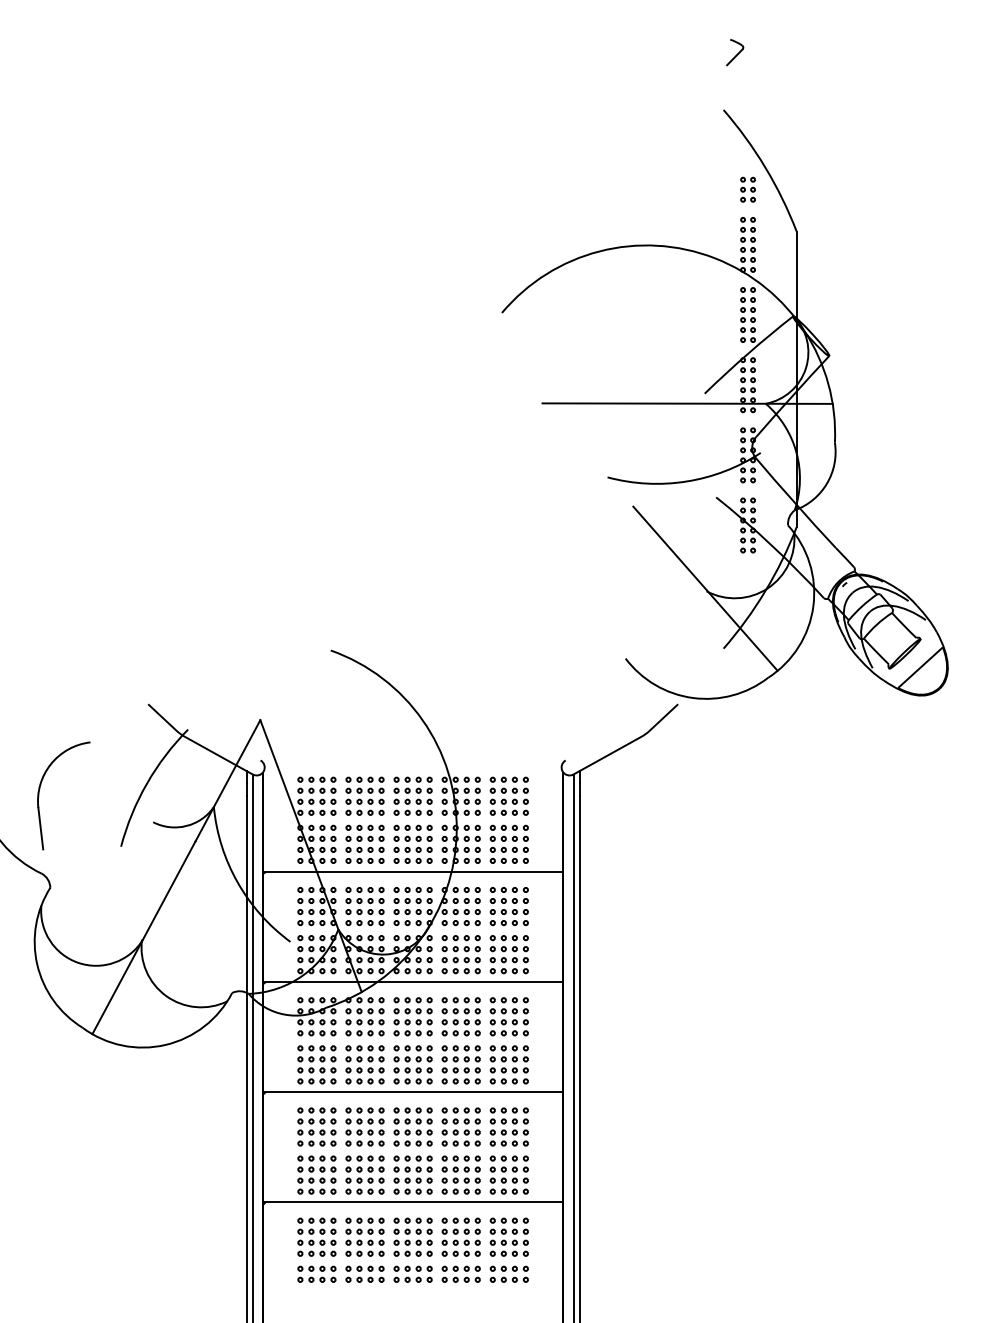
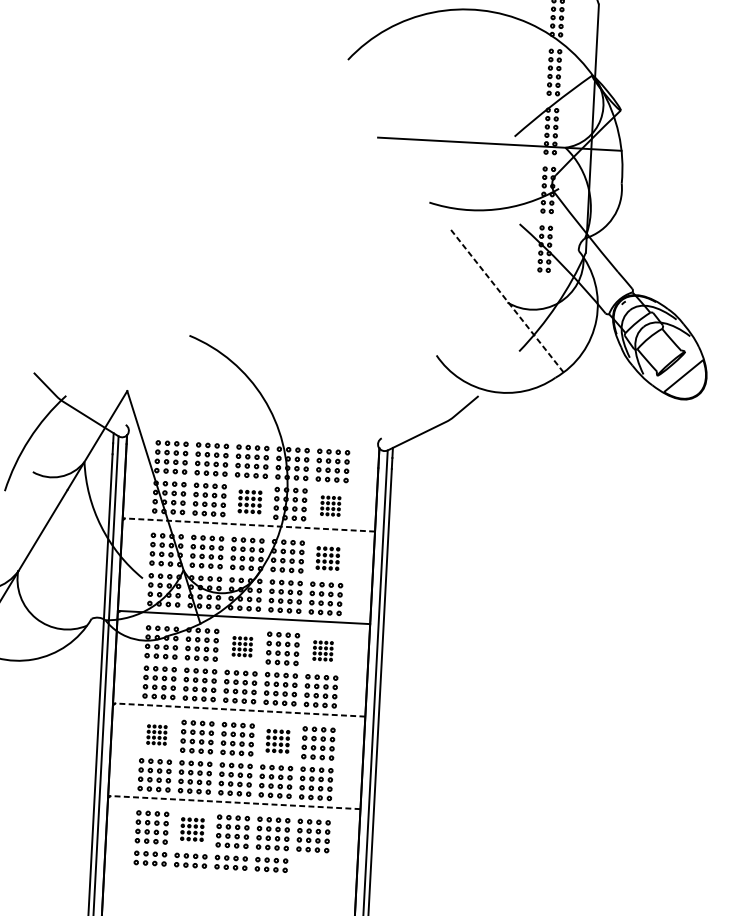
line: (705, 588) -> (506, 300), solid -> dashed
part: (412, 843) -> (249, 501), size x0.7
part: (508, 843) -> (330, 505), size x0.6
line: (412, 871) -> (248, 524), solid -> dashed
part: (508, 906) -> (327, 558), size x0.7
part: (412, 1016) -> (241, 646), size x0.6
part: (508, 1016) -> (322, 650), size x0.6
line: (412, 1092) -> (238, 710), solid -> dashed
part: (316, 1126) -> (156, 734), size x0.6
part: (460, 1126) -> (277, 740), size x0.7
line: (412, 1202) -> (233, 802), solid -> dashed
part: (364, 1236) -> (192, 828), size x0.7
part: (508, 1273) -> (311, 866), removed

